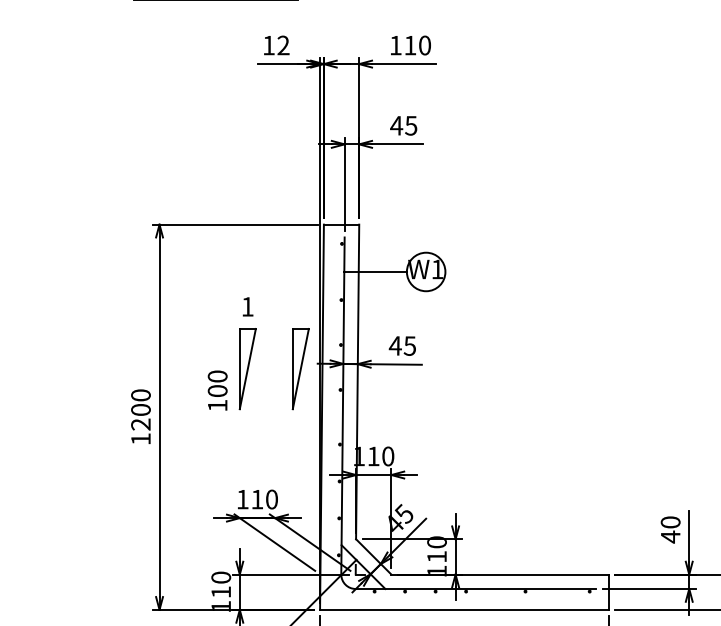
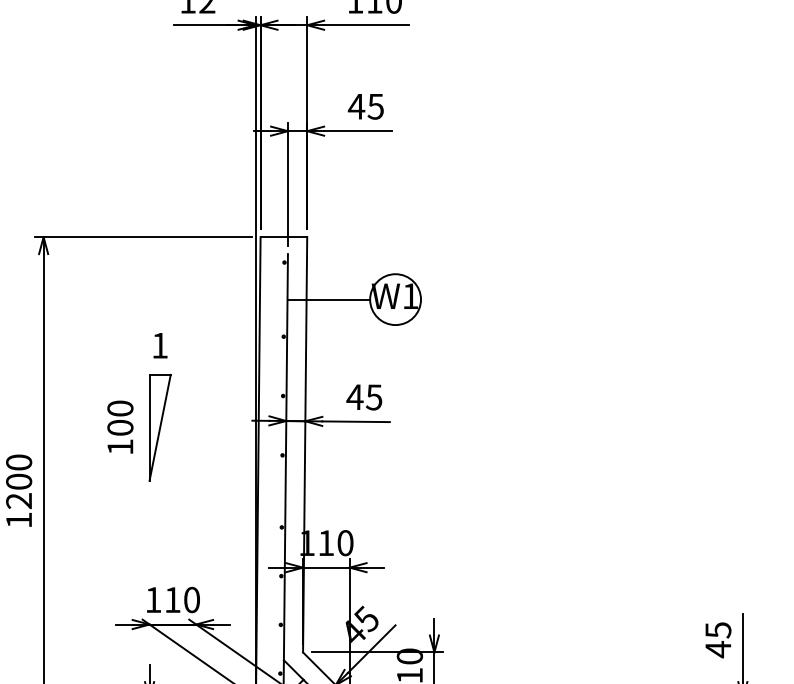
part: (300, 369) -> (229, 428), removed
text: (217, 390) -> (120, 427), moved
text: (670, 522) -> (718, 630), 40 -> 45

